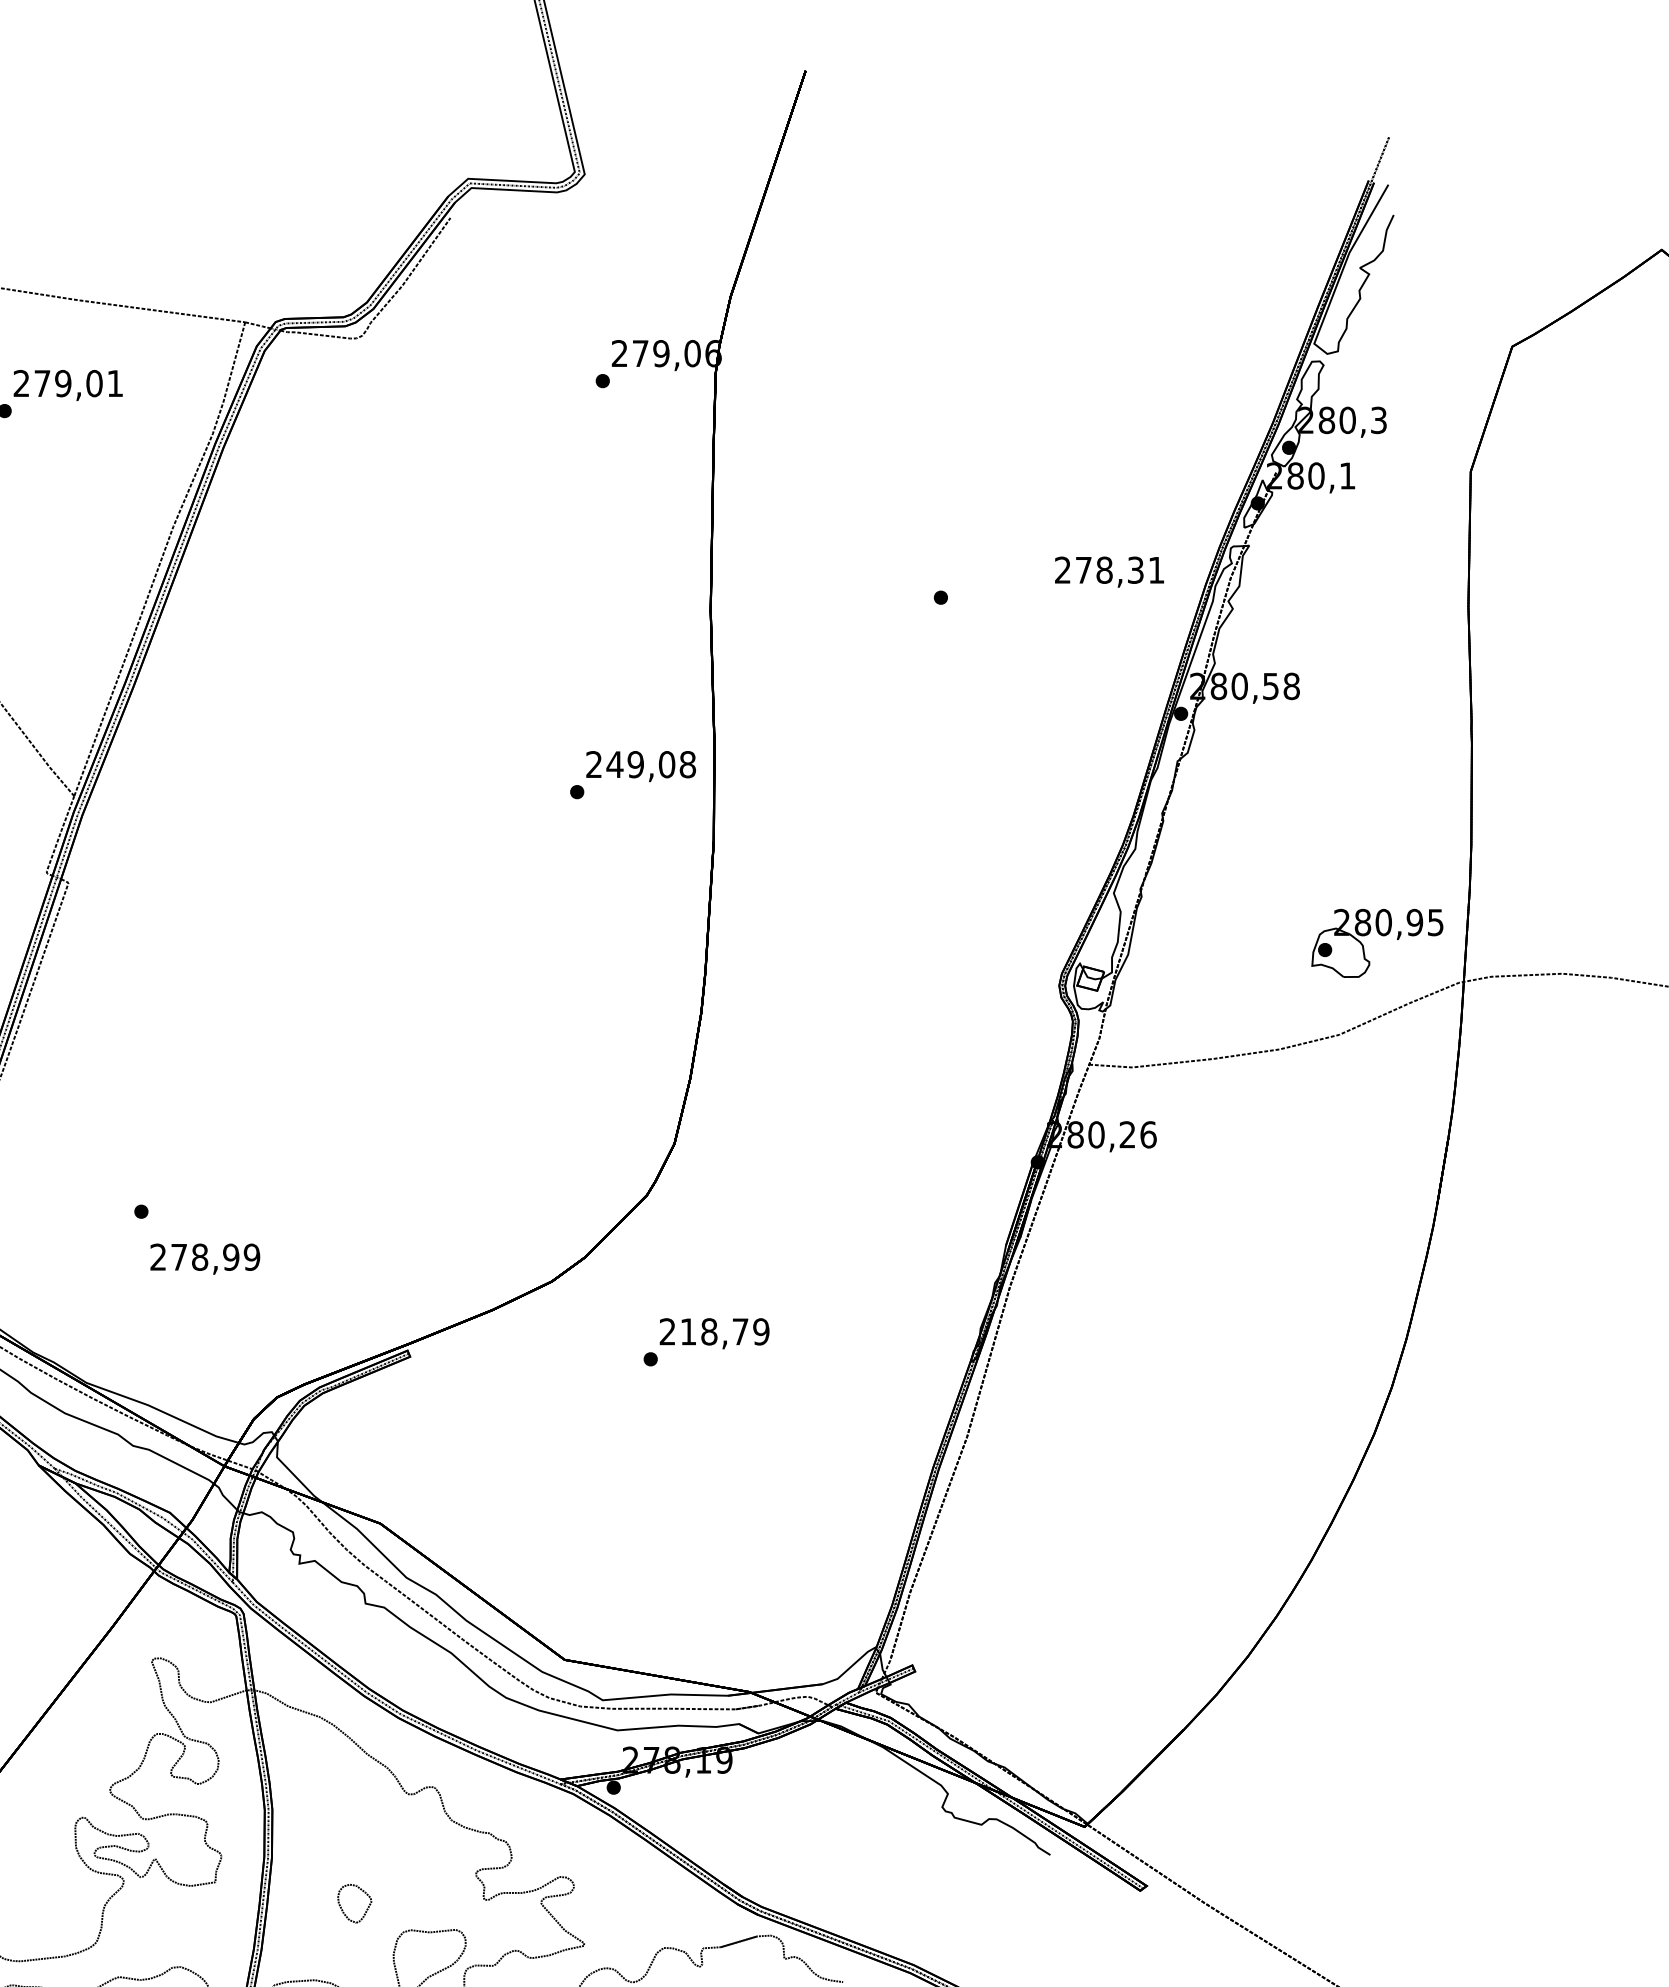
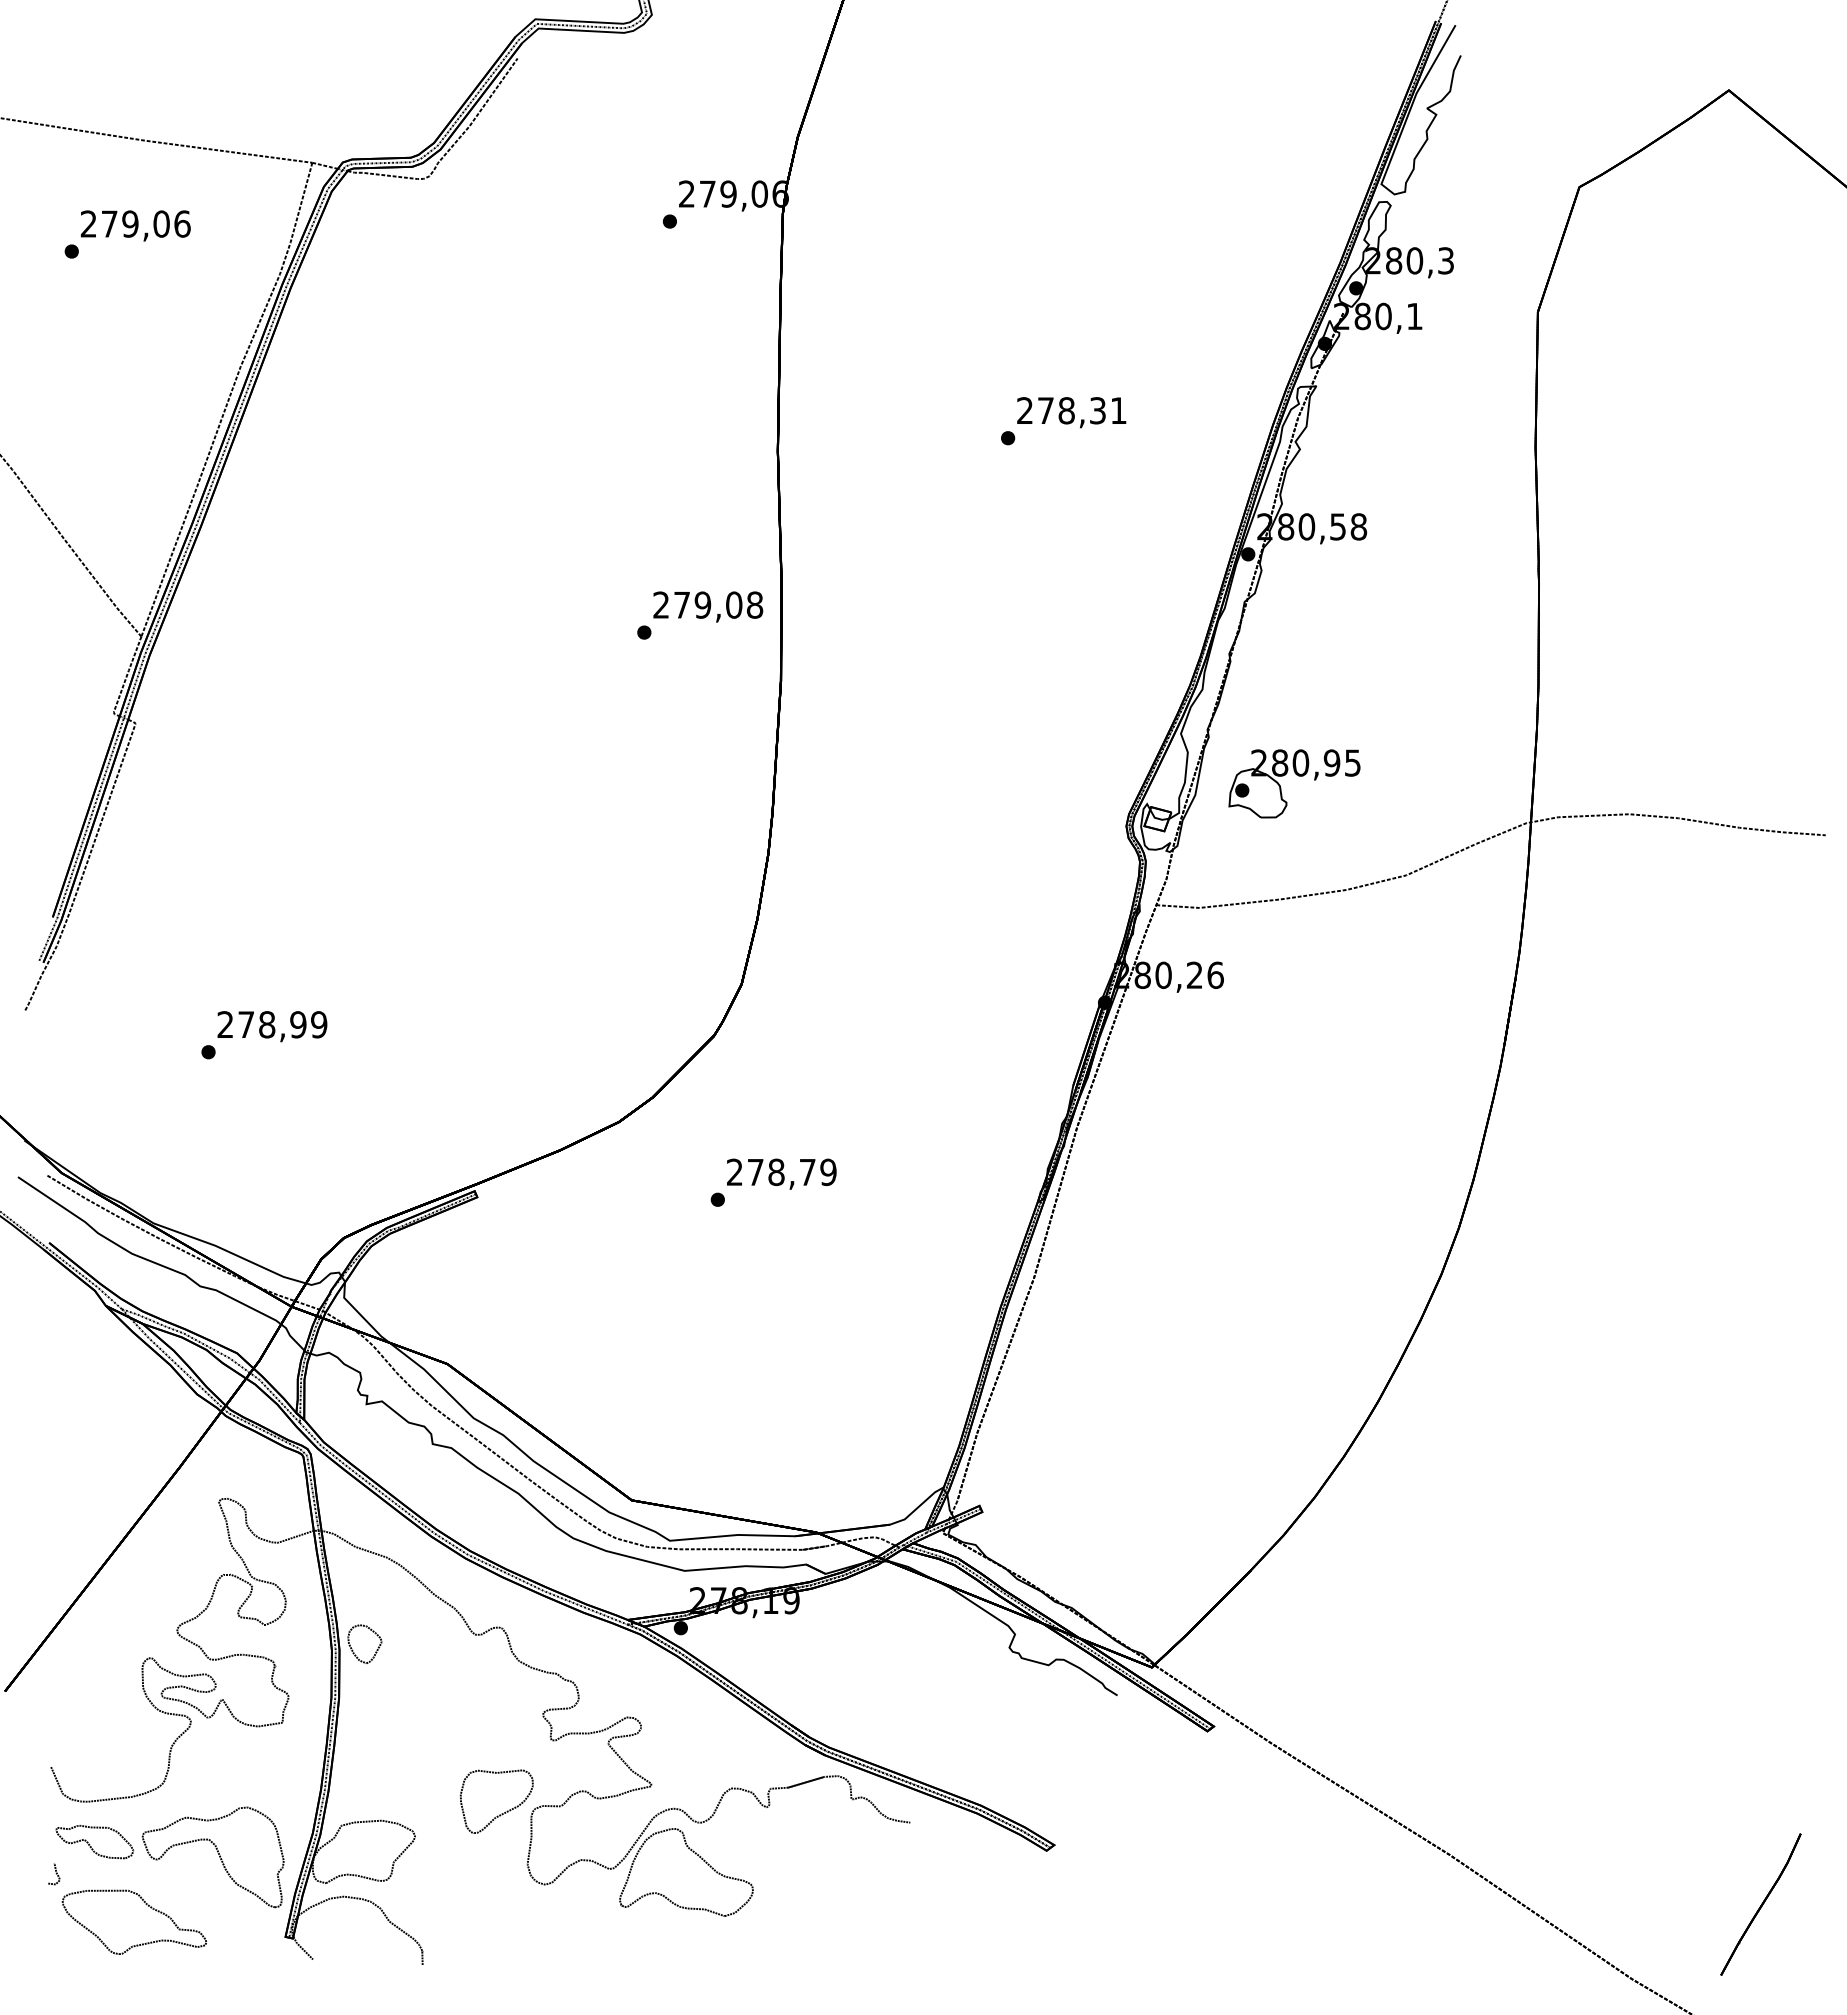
text: (115, 383) -> (182, 223), 279,01 -> 279,06
text: (1109, 572) -> (1071, 412), moved
text: (614, 765) -> (681, 605), 249,08 -> 279,08
part: (1381, 936) -> (1298, 776), moved
text: (205, 1259) -> (272, 1026), moved
text: (688, 1332) -> (755, 1172), 218,79 -> 278,79
part: (342, 1908) -> (352, 1648), moved

